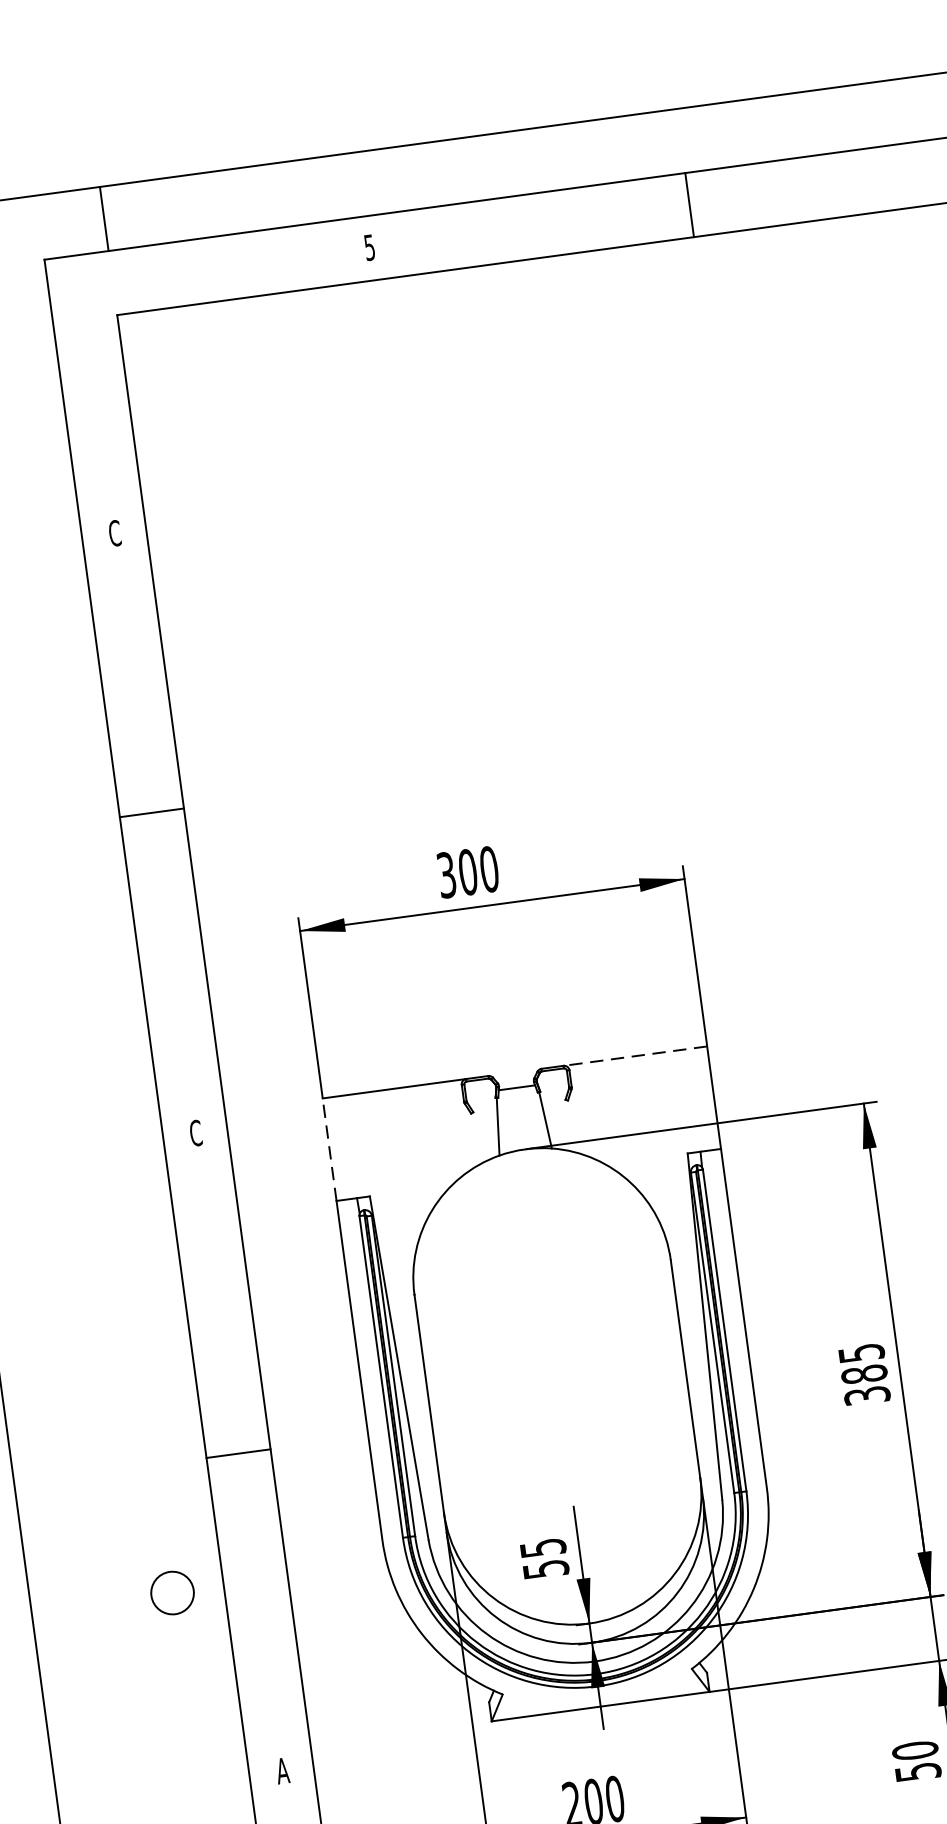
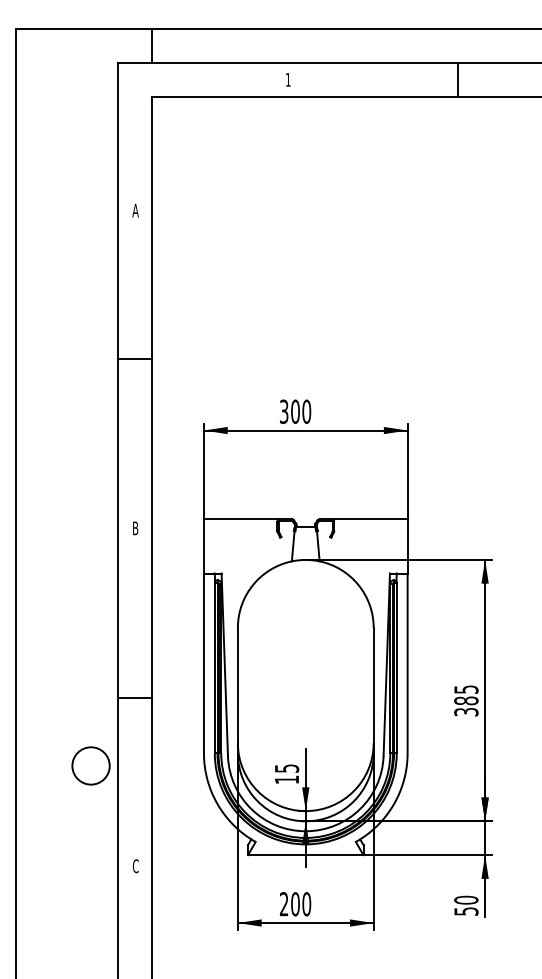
text: (368, 247) -> (287, 79), 5 -> 1
text: (114, 533) -> (135, 210), C -> A
line: (635, 1056) -> (369, 519), dashed -> solid
text: (195, 1133) -> (135, 528), C -> B
line: (328, 1148) -> (203, 545), dashed -> solid
text: (546, 1568) -> (287, 779), 55 -> 15
circle: (171, 1592) -> (90, 765), size x1.67
text: (282, 1771) -> (135, 866), A -> C

